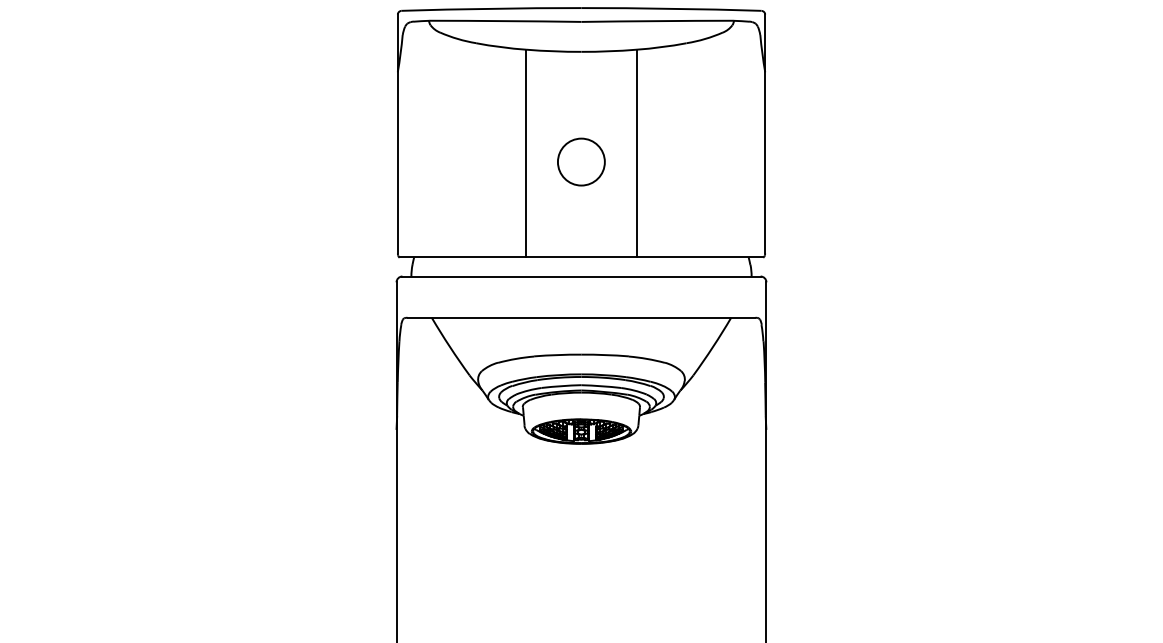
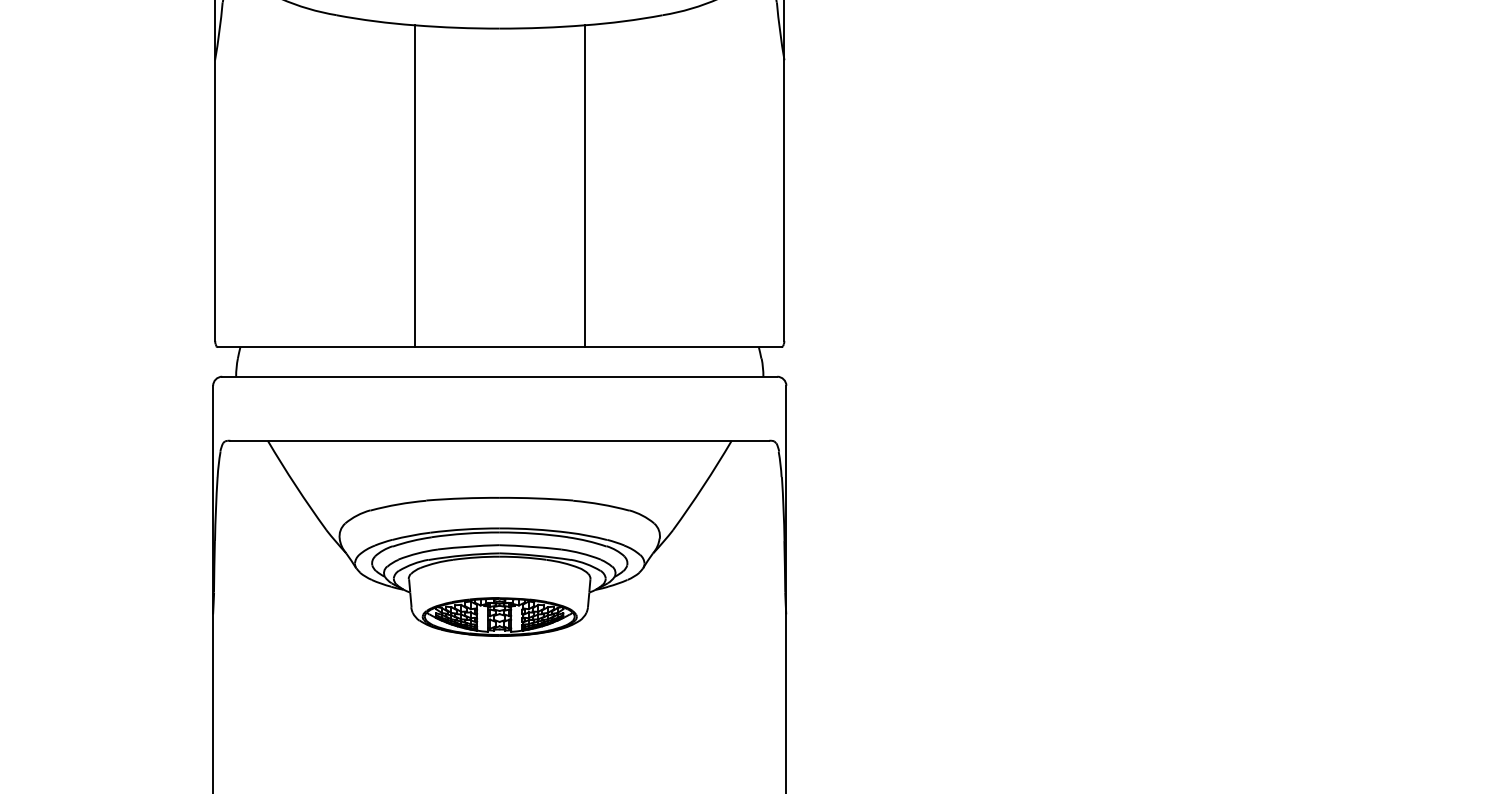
circle: (581, 161) -> (499, 198), removed

